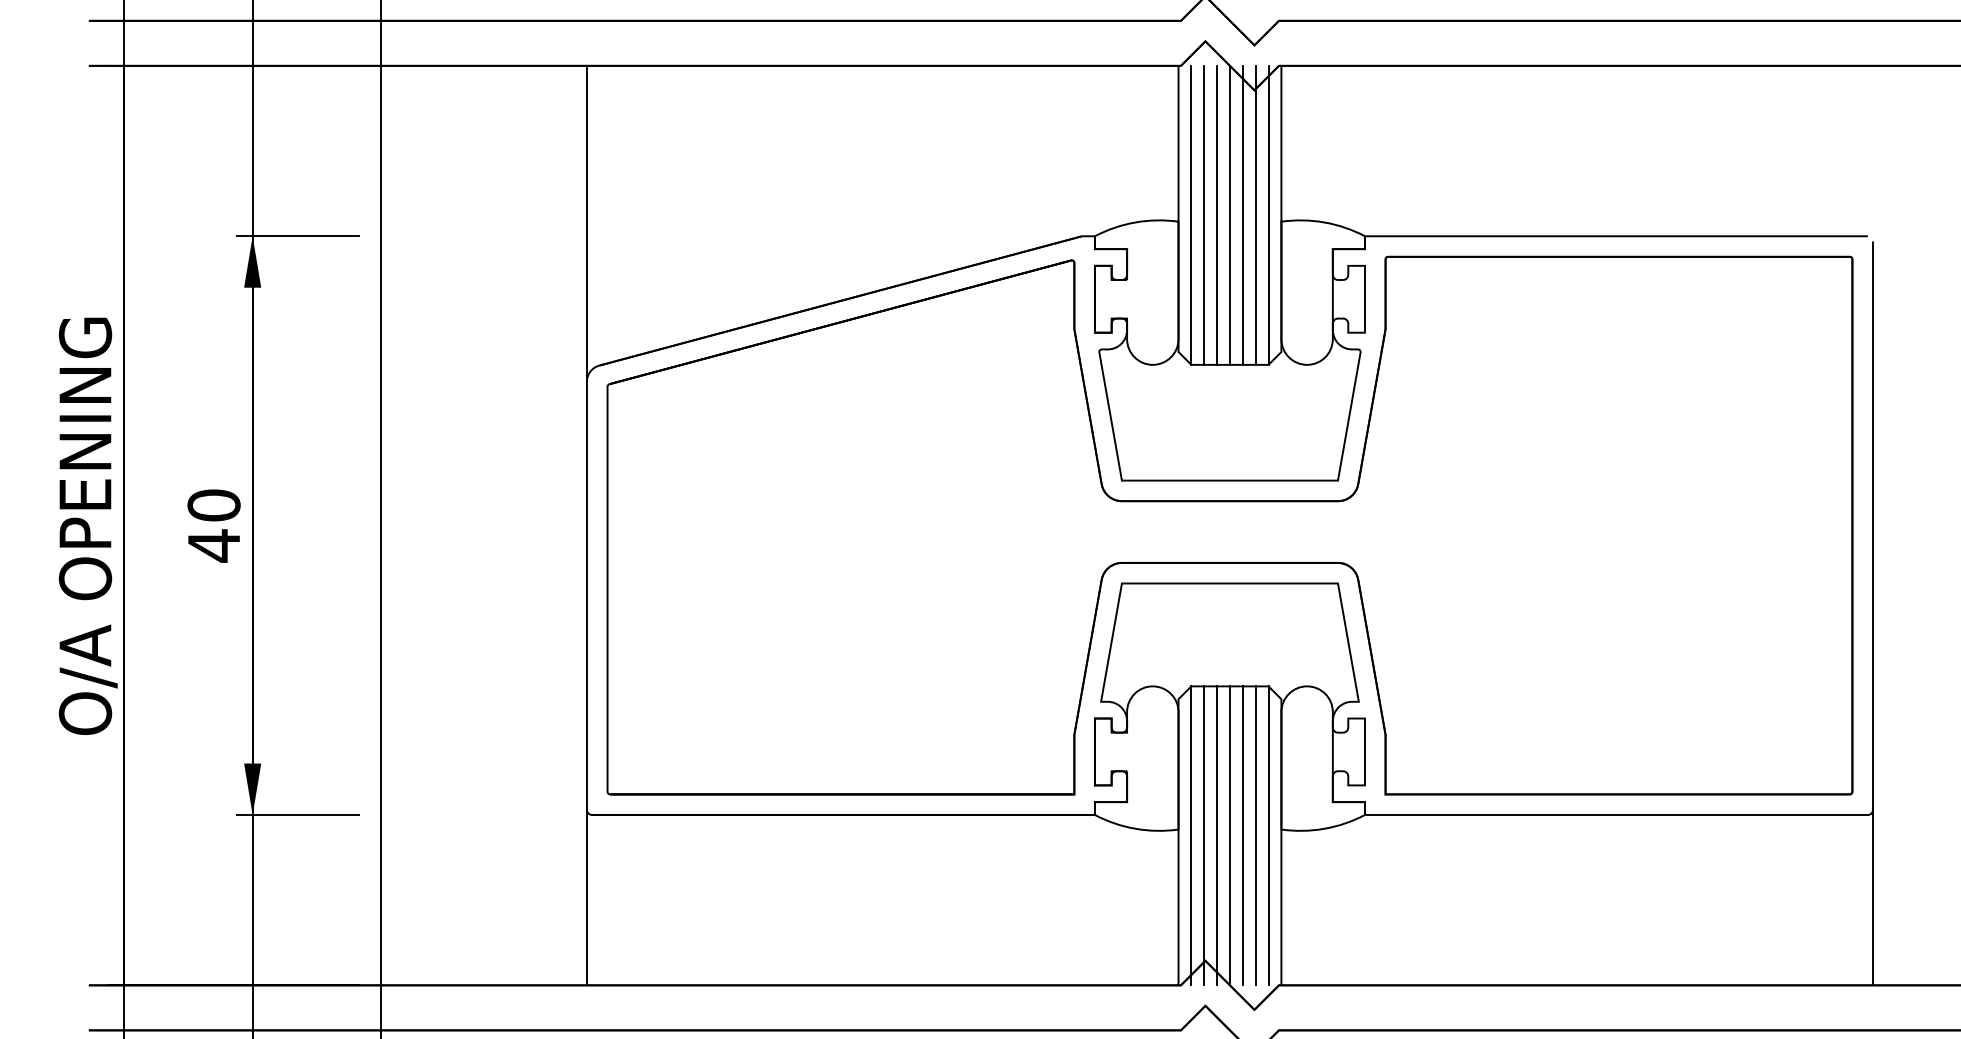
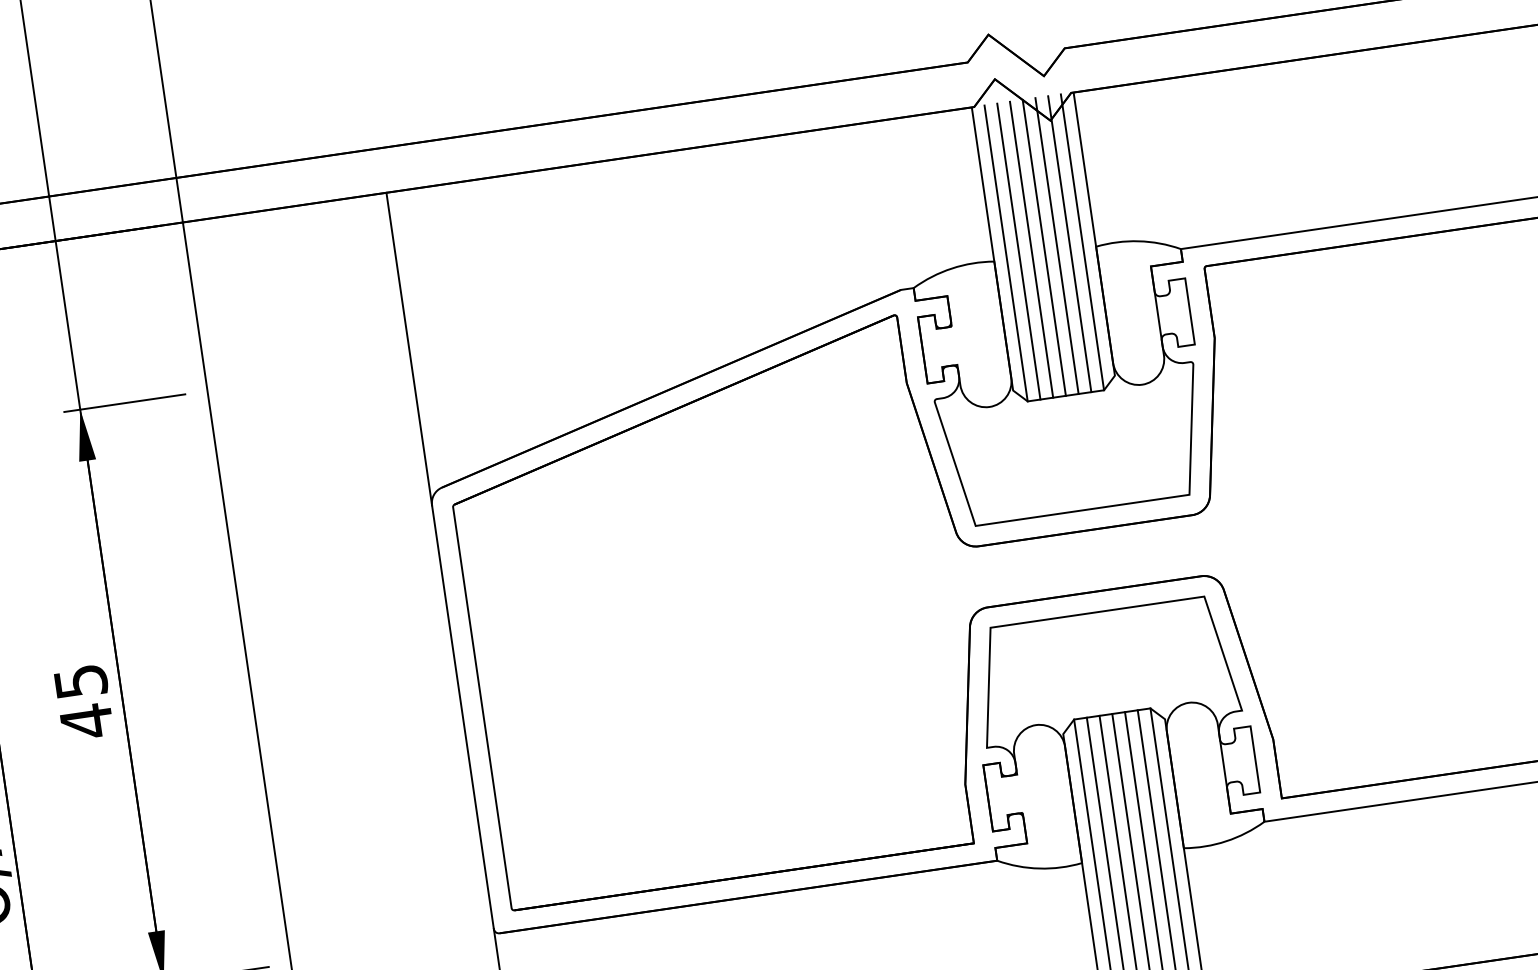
text: (213, 505) -> (80, 681), 40 -> 45

